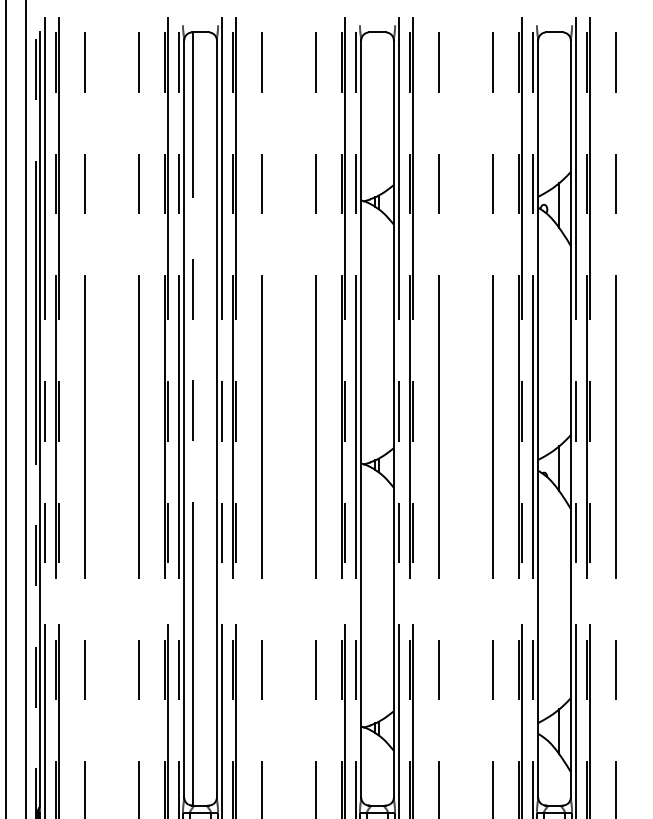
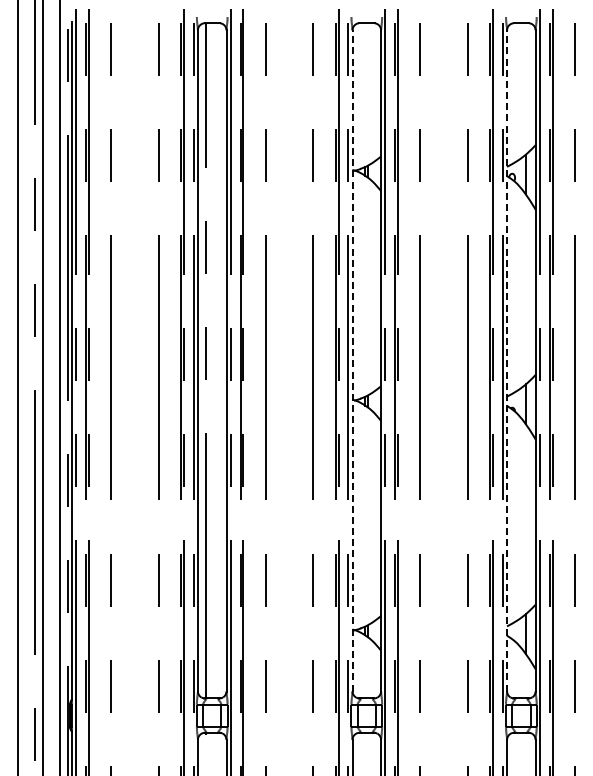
line: (361, 418) -> (352, 360), solid -> dashed
line: (538, 418) -> (507, 360), solid -> dashed

